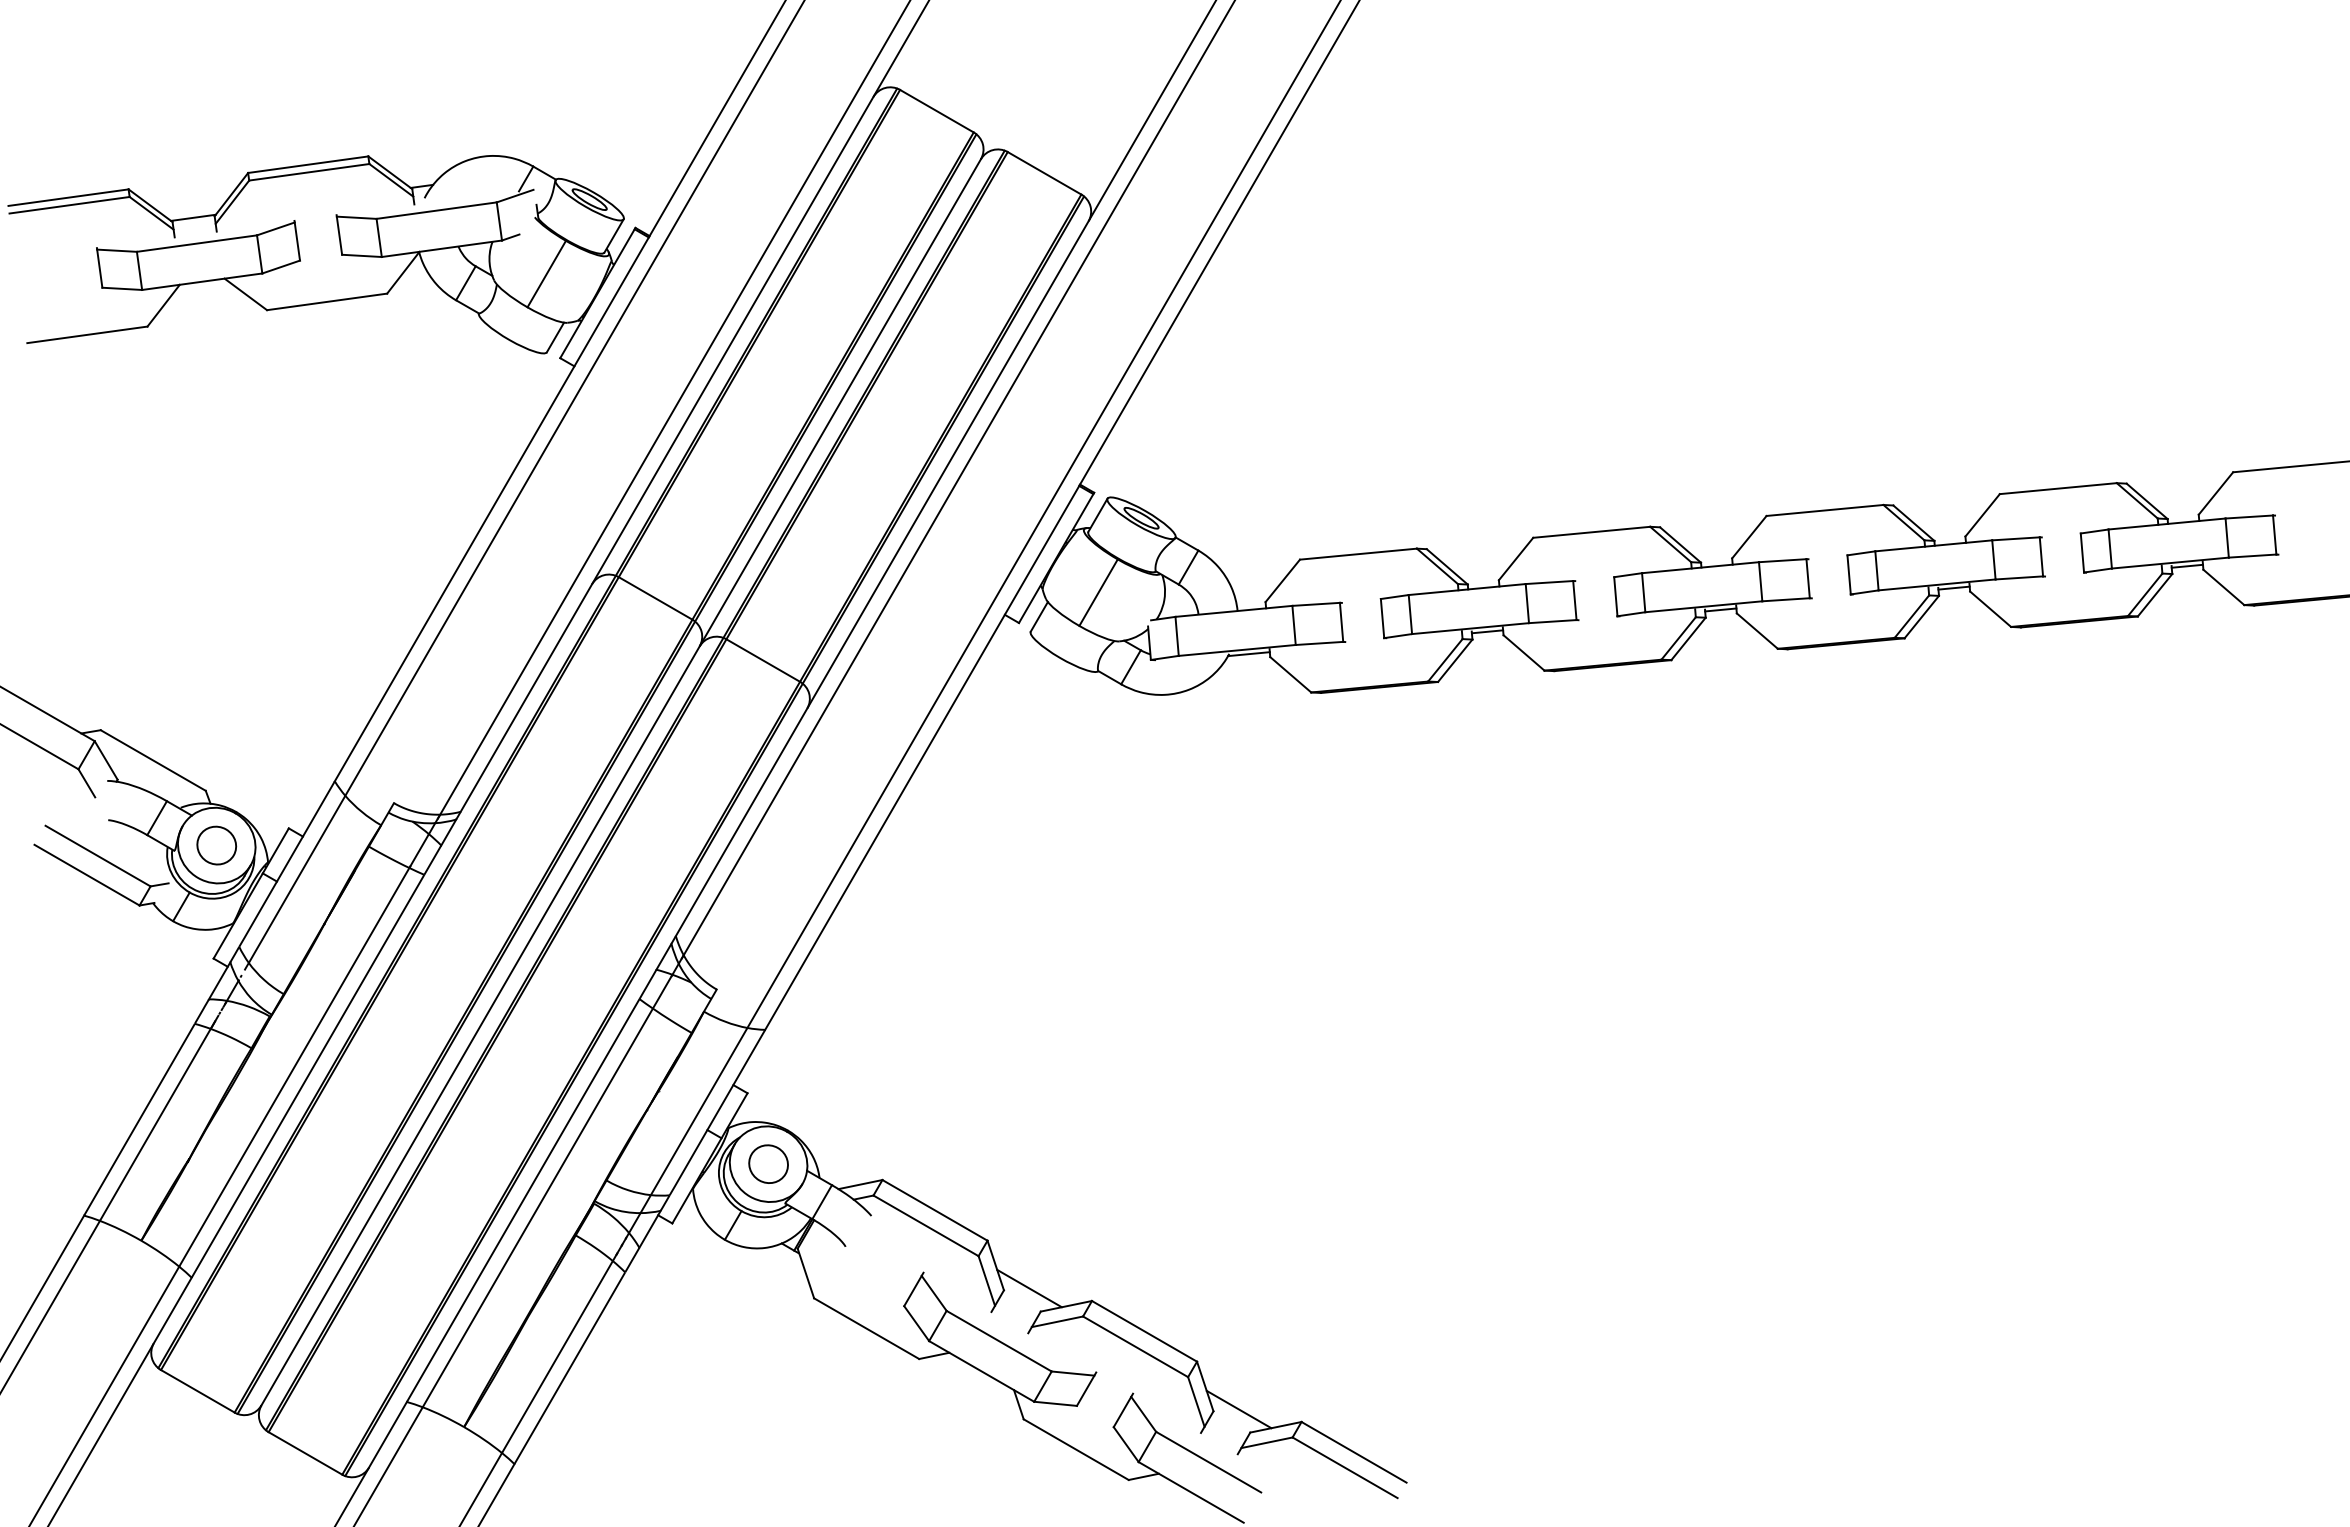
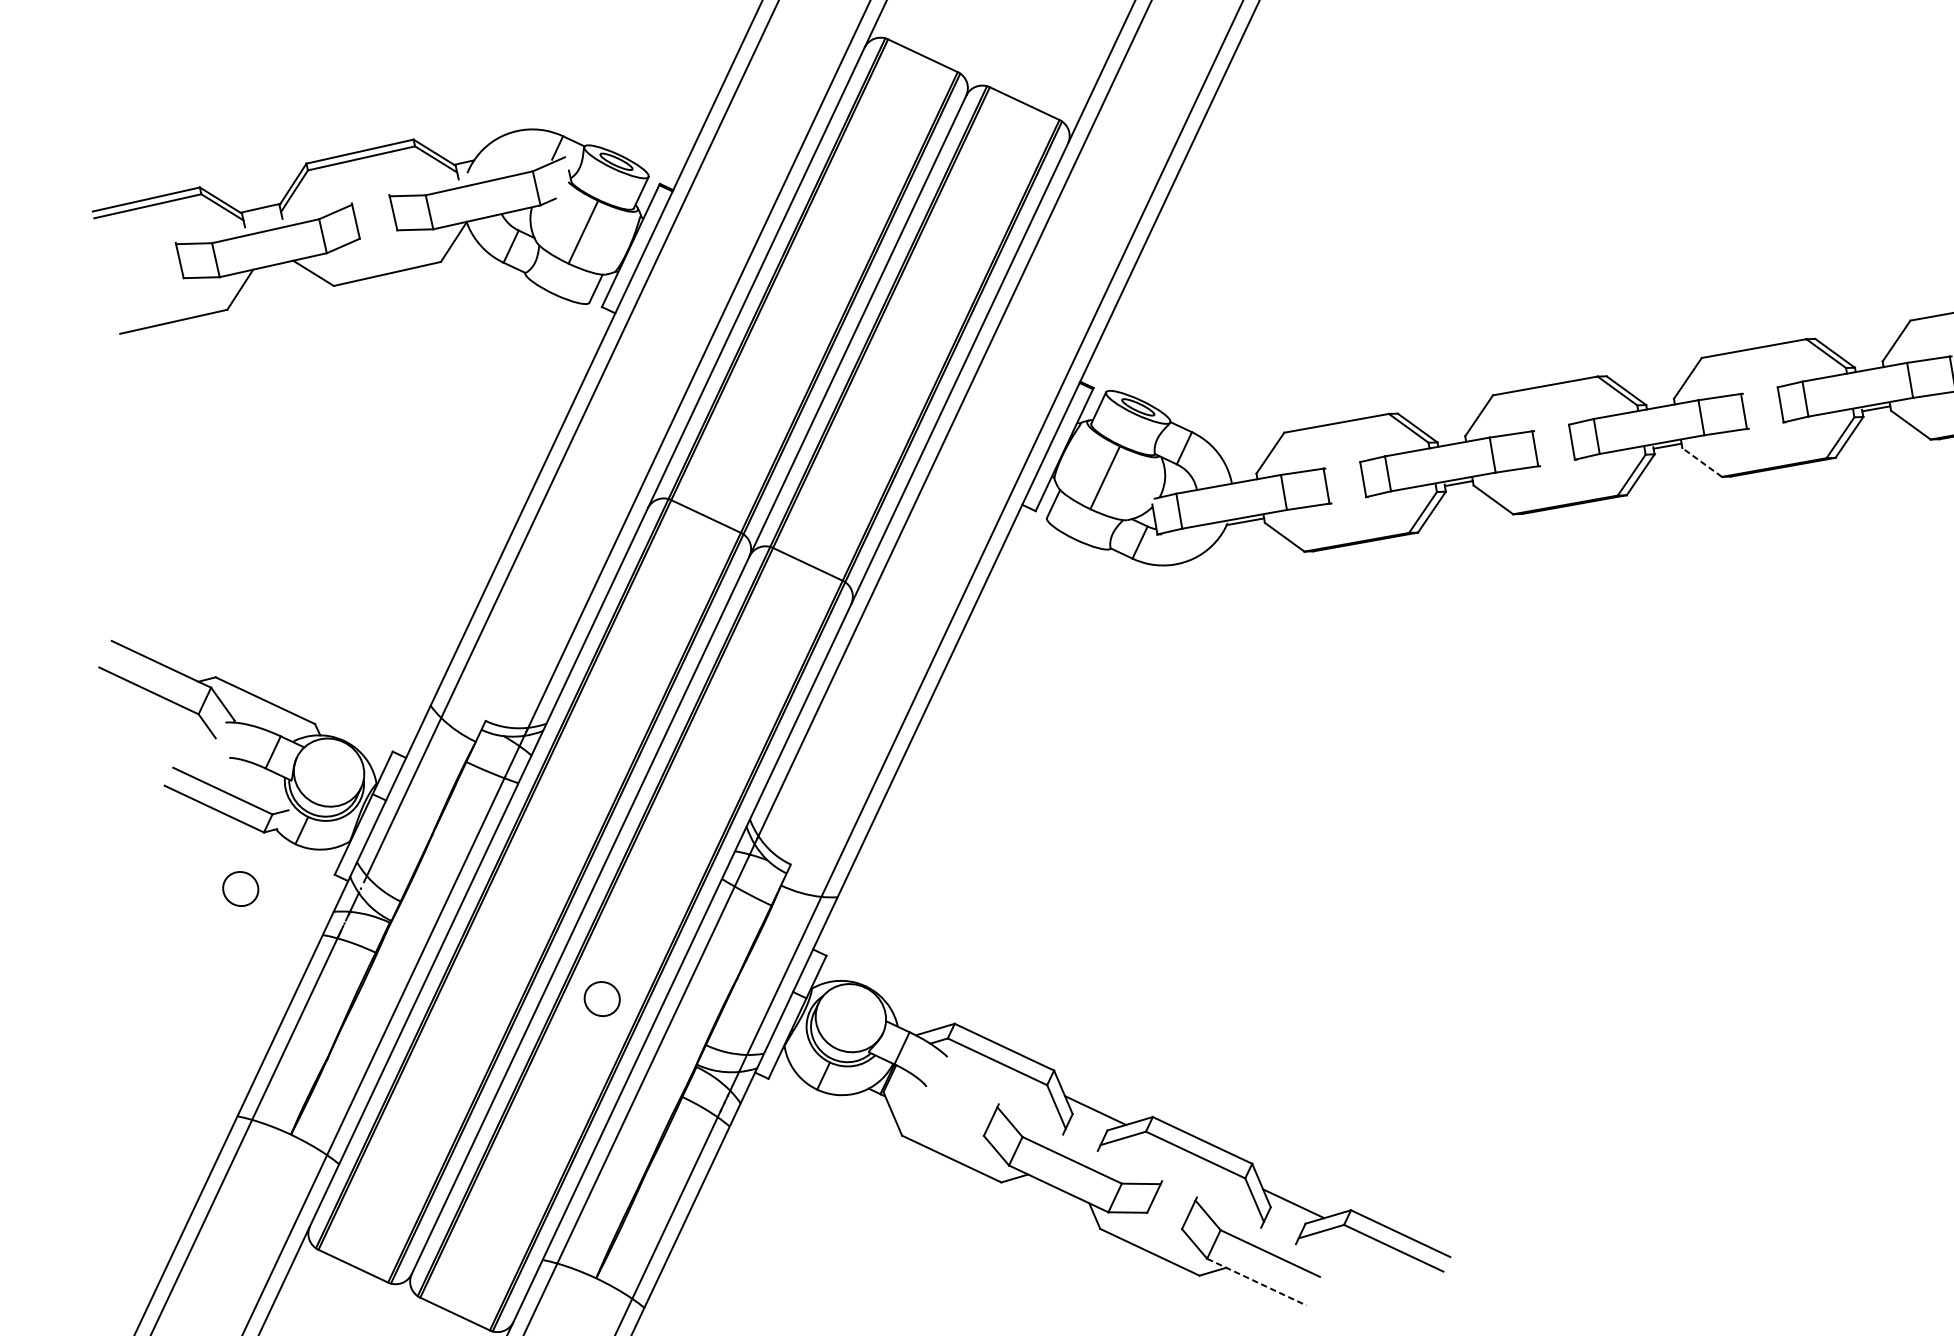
line: (1756, 630) -> (1701, 462), solid -> dashed
part: (216, 845) -> (240, 888), moved
part: (768, 1163) -> (602, 998), moved
line: (1191, 1492) -> (1257, 1282), solid -> dashed

